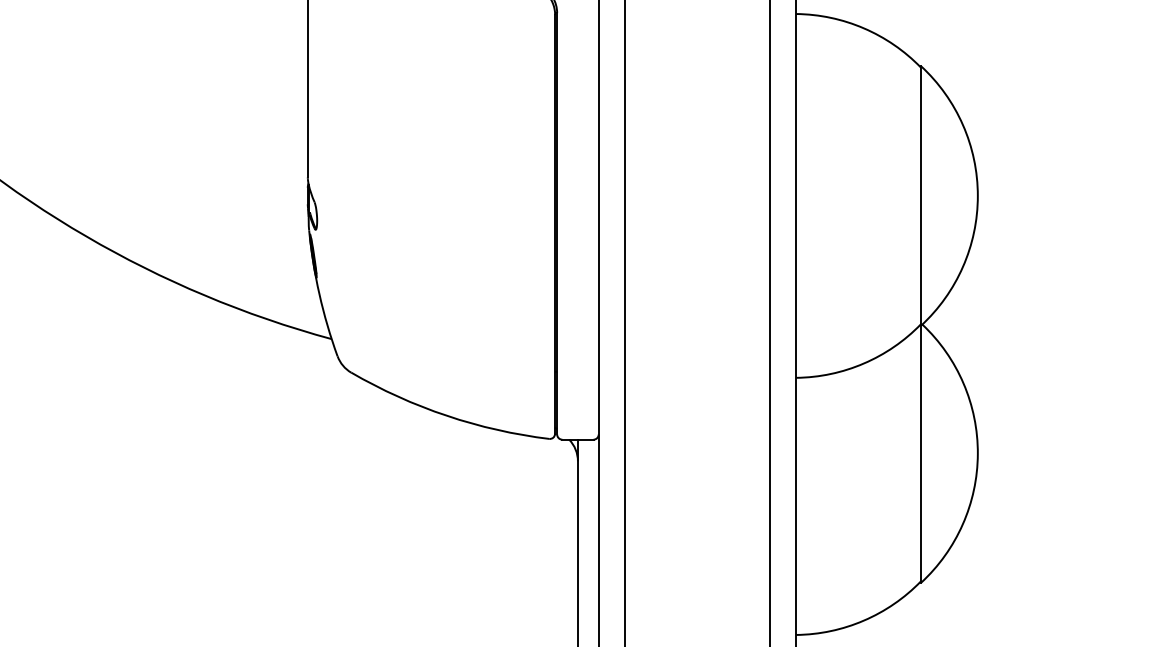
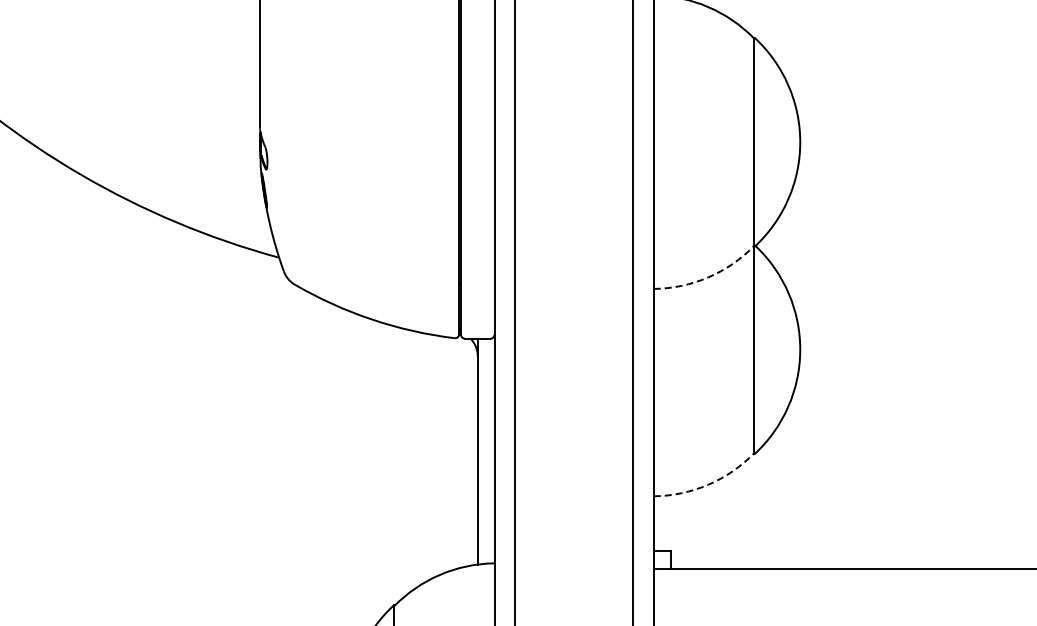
arc: (864, 363) -> (708, 277), solid -> dashed
arc: (864, 620) -> (708, 484), solid -> dashed

